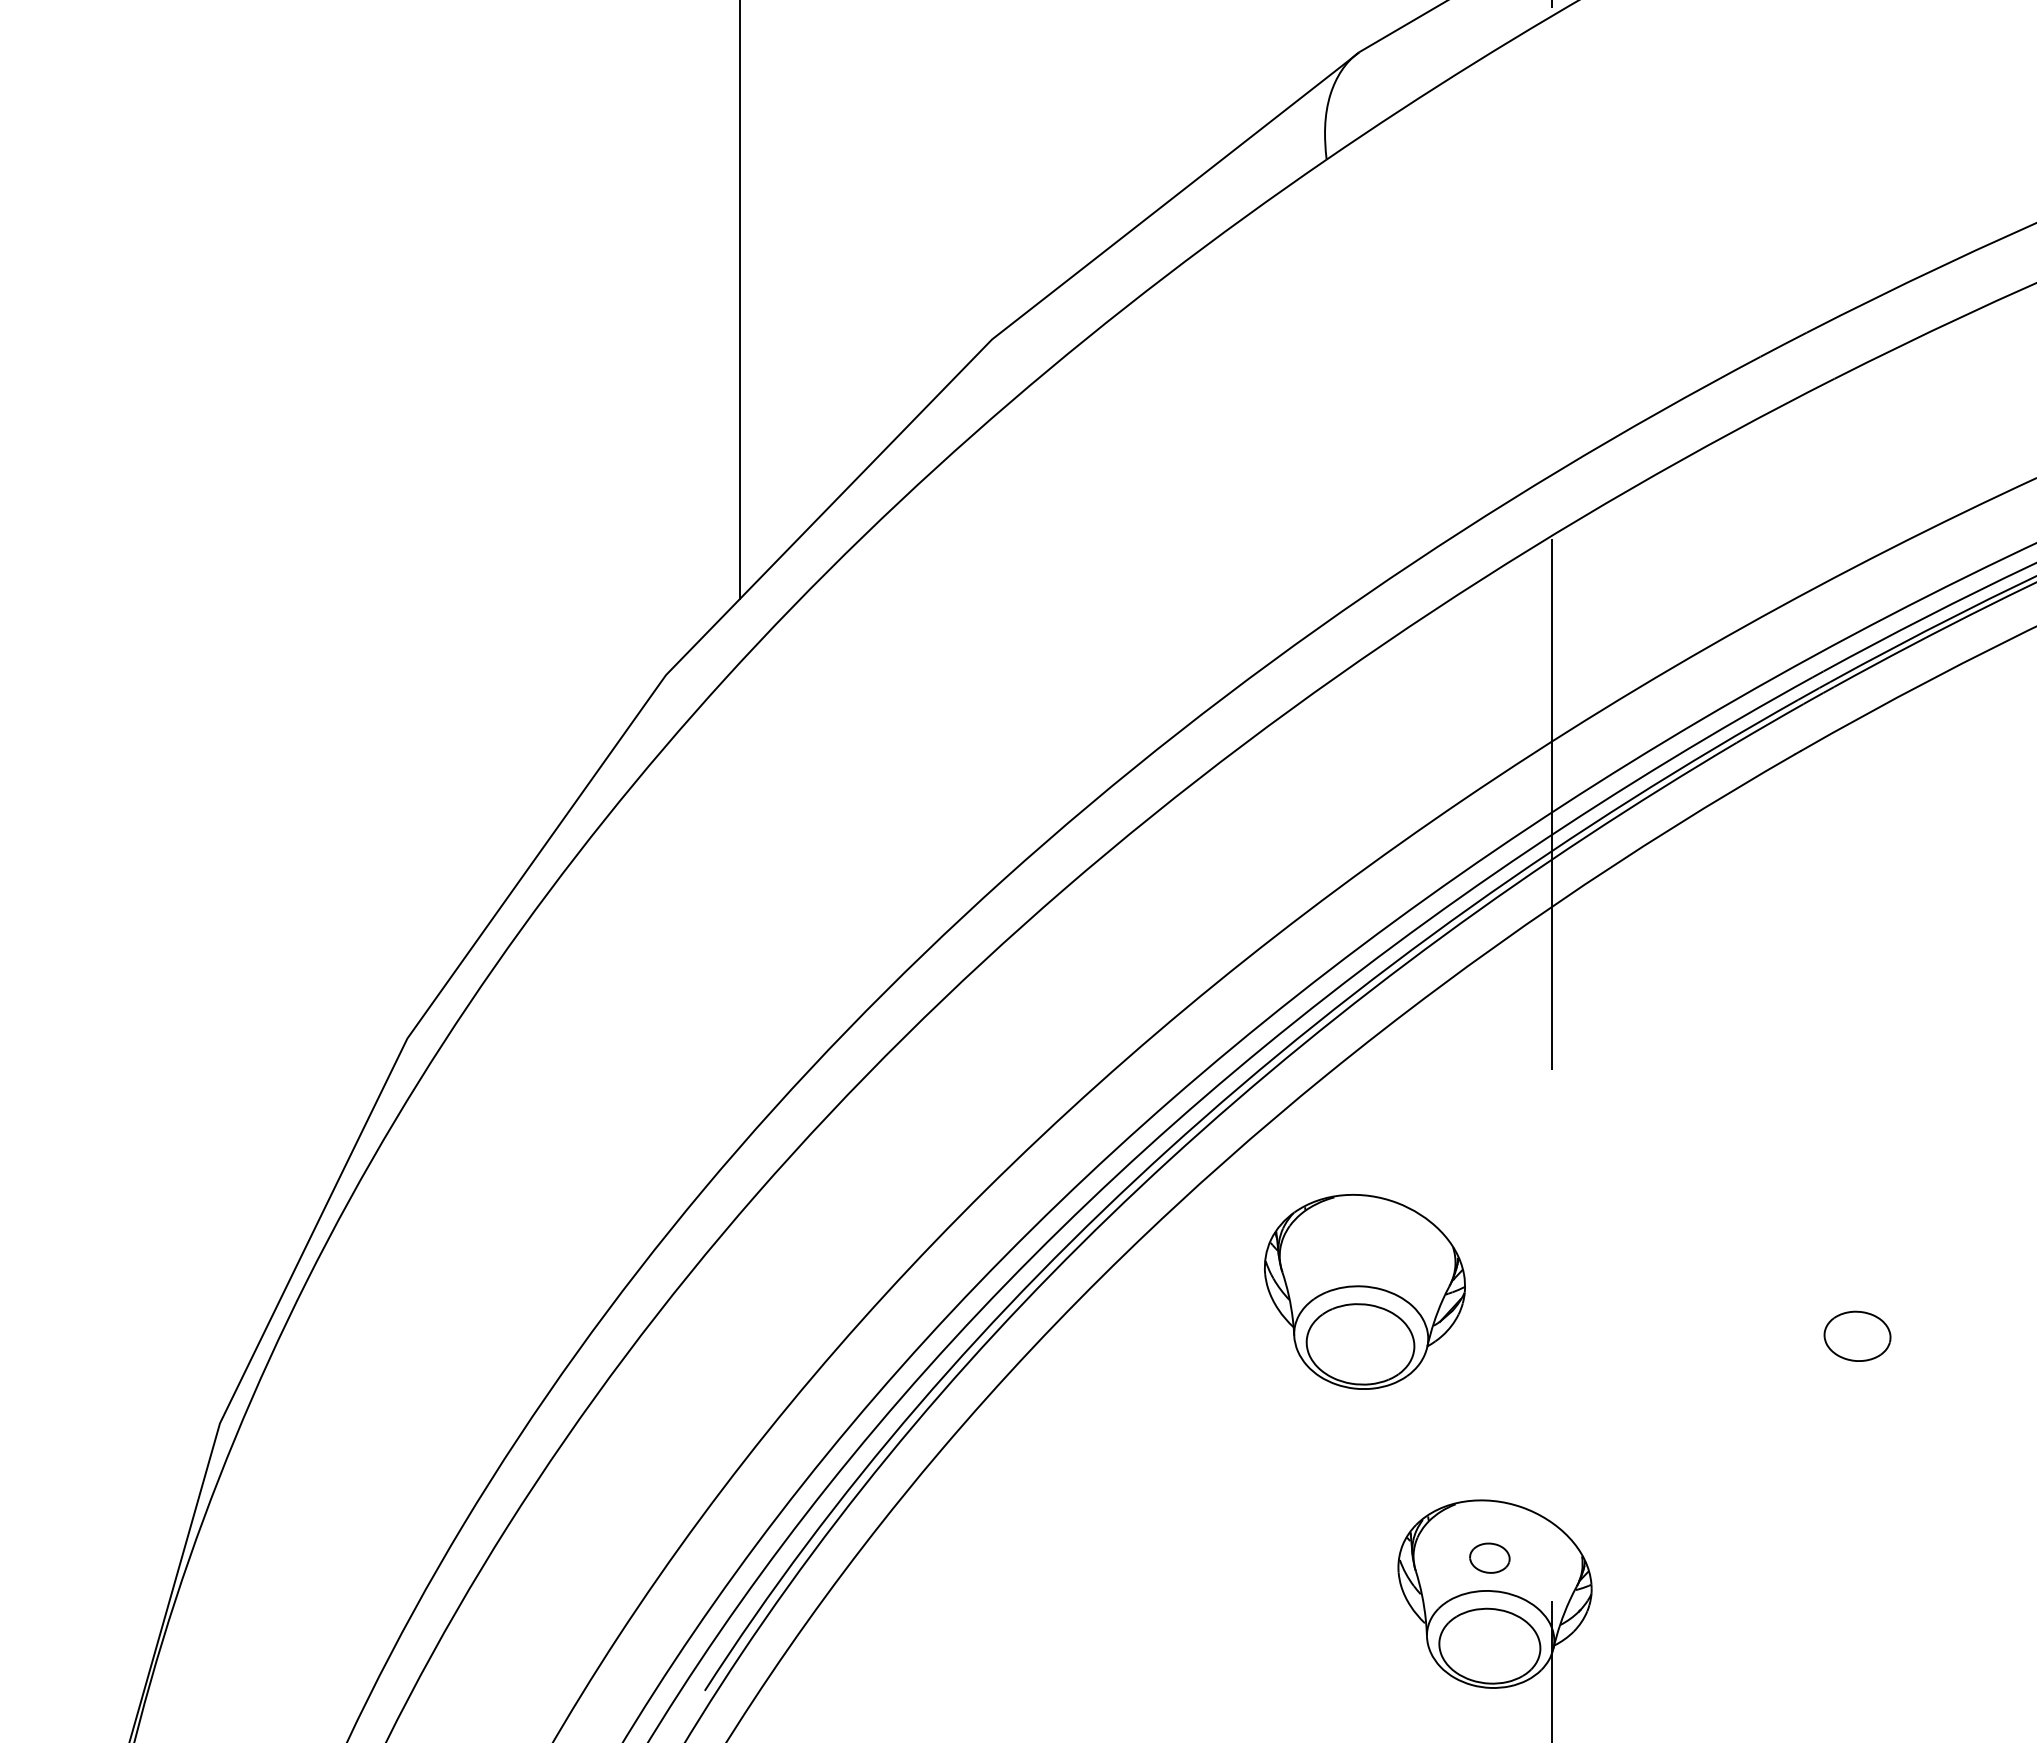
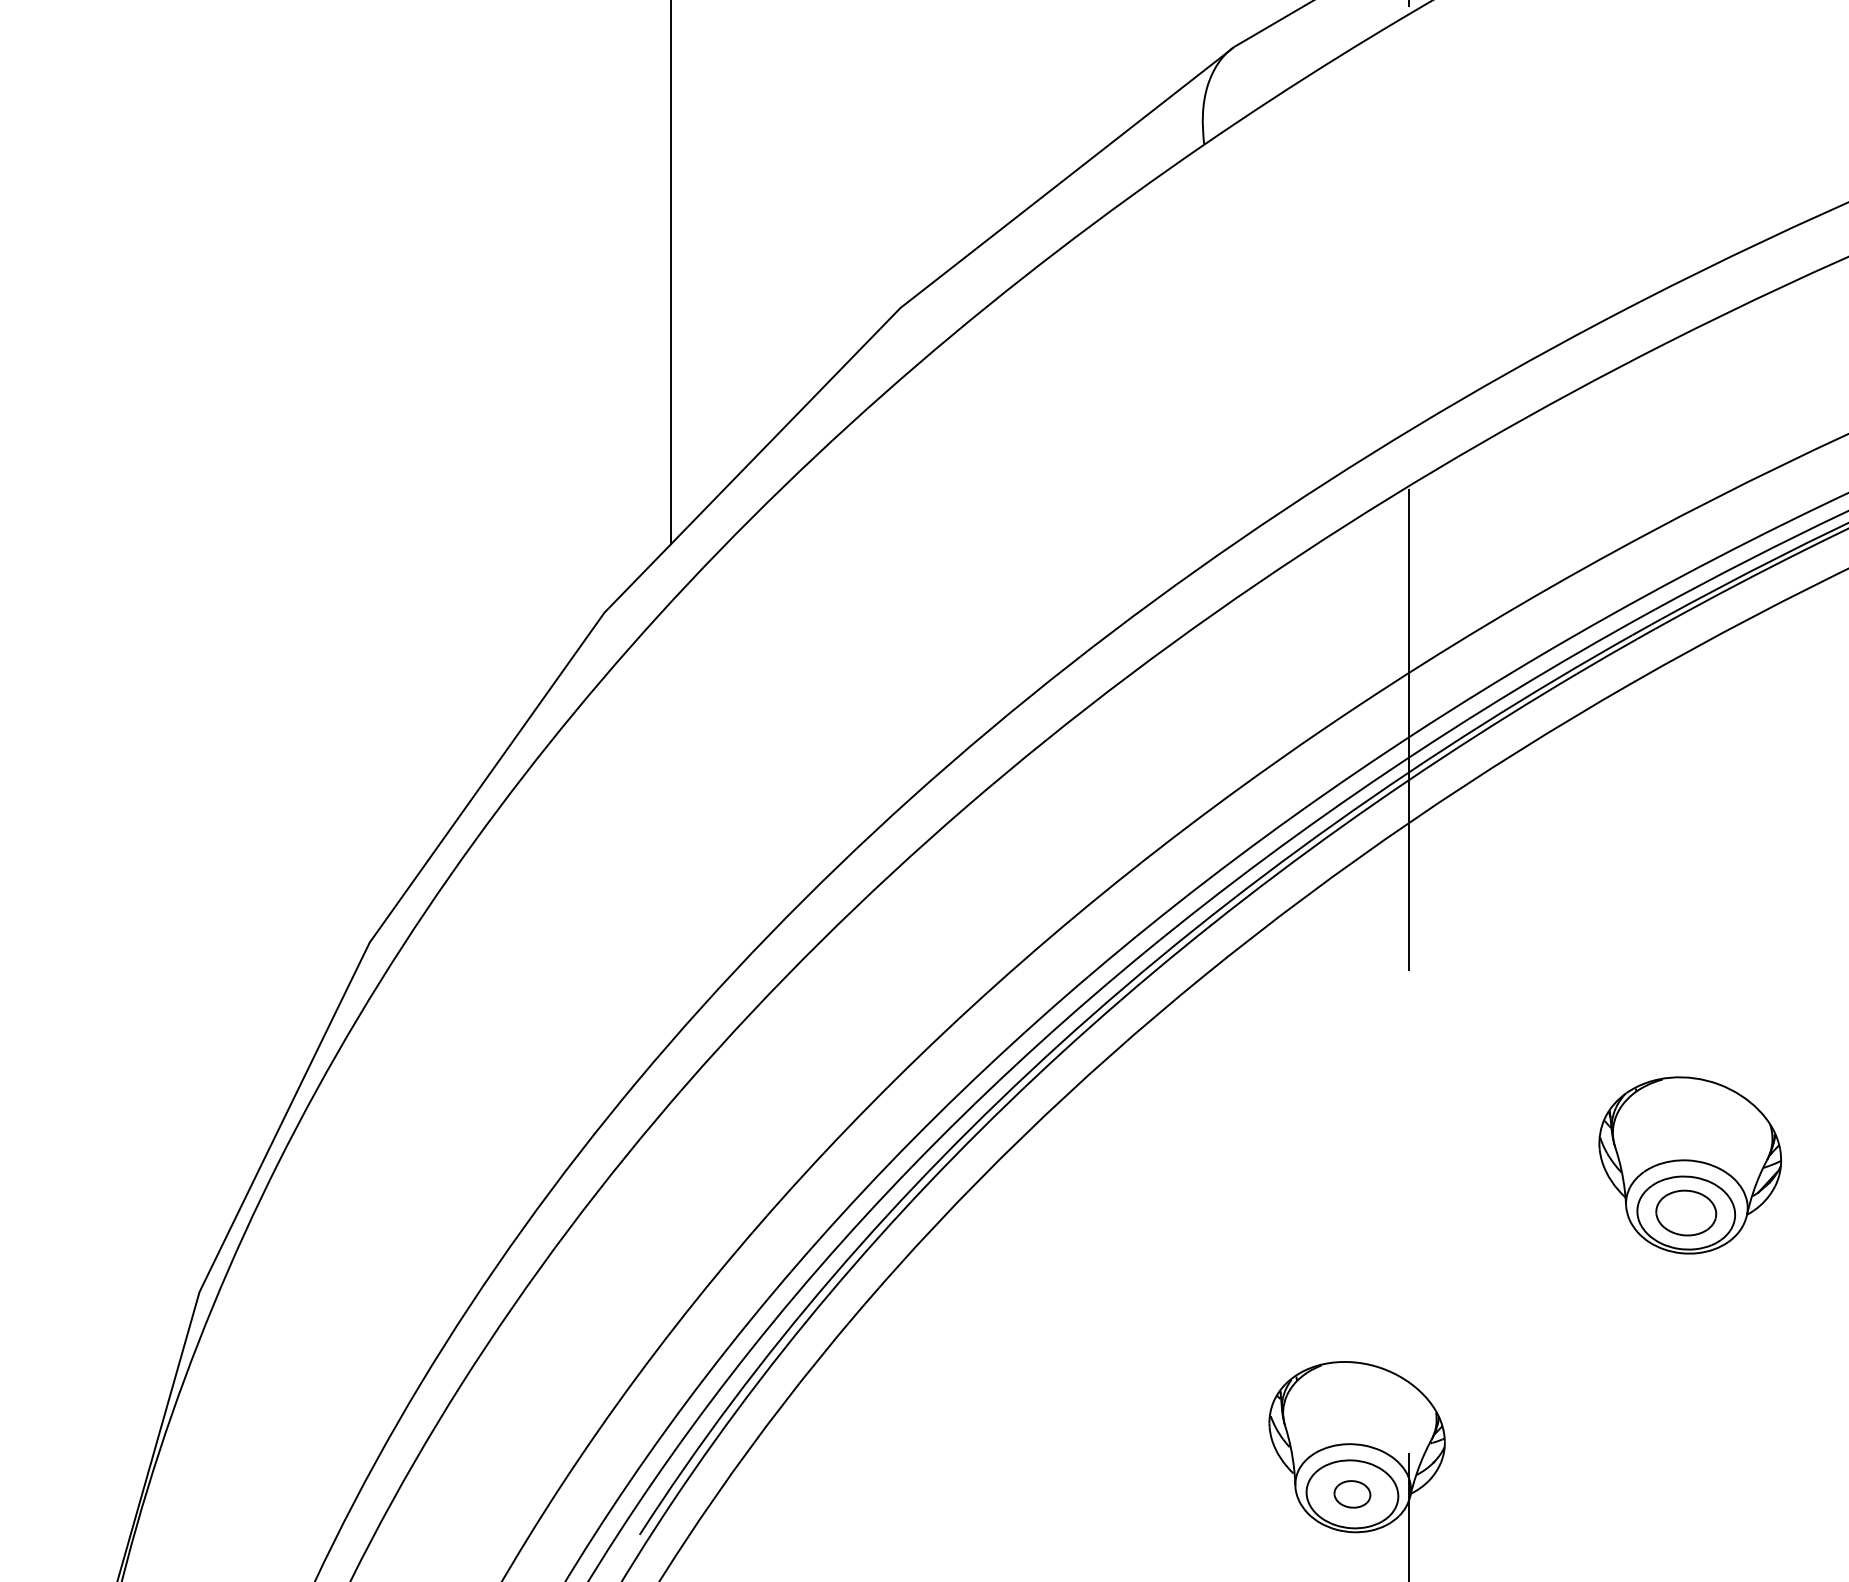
part: (1364, 1291) -> (1689, 1165), moved
part: (1489, 1557) -> (1352, 1493), moved

